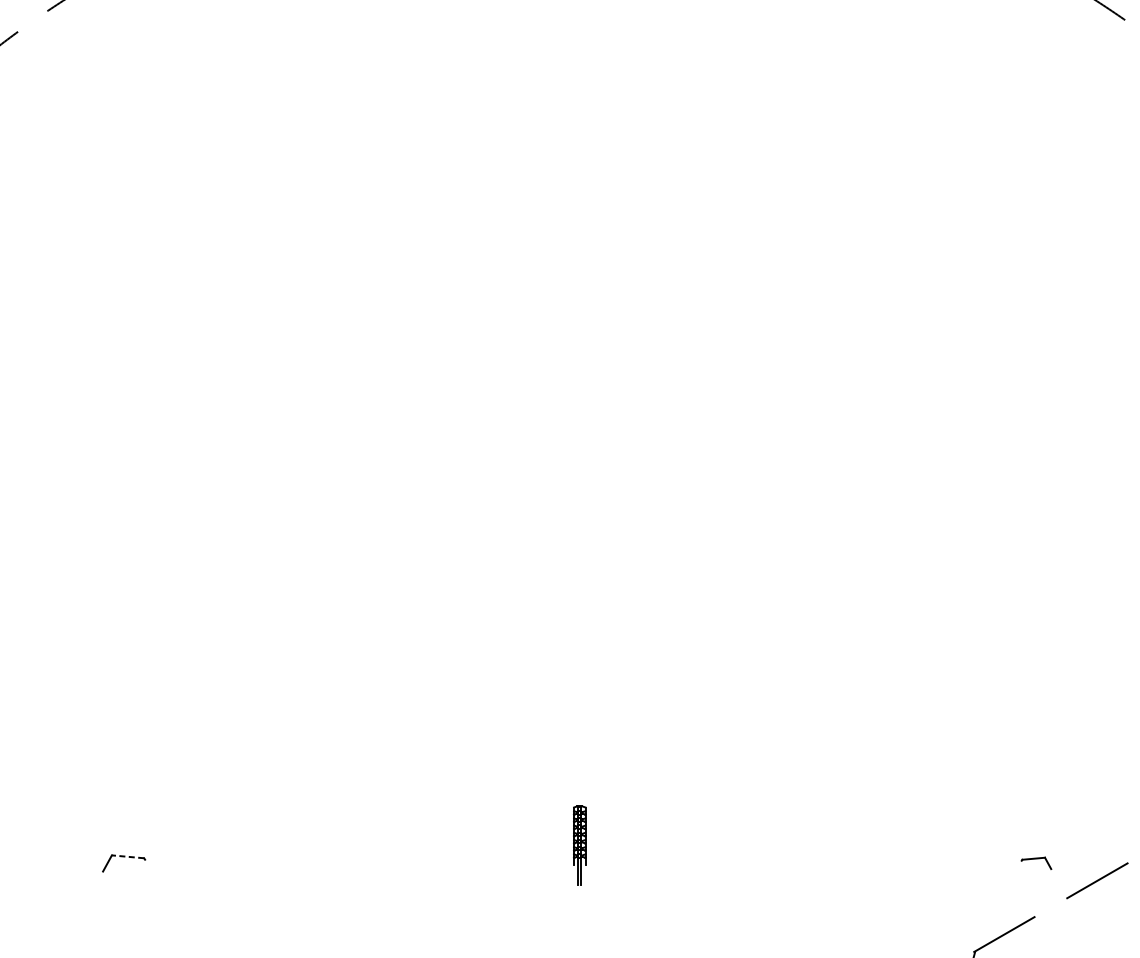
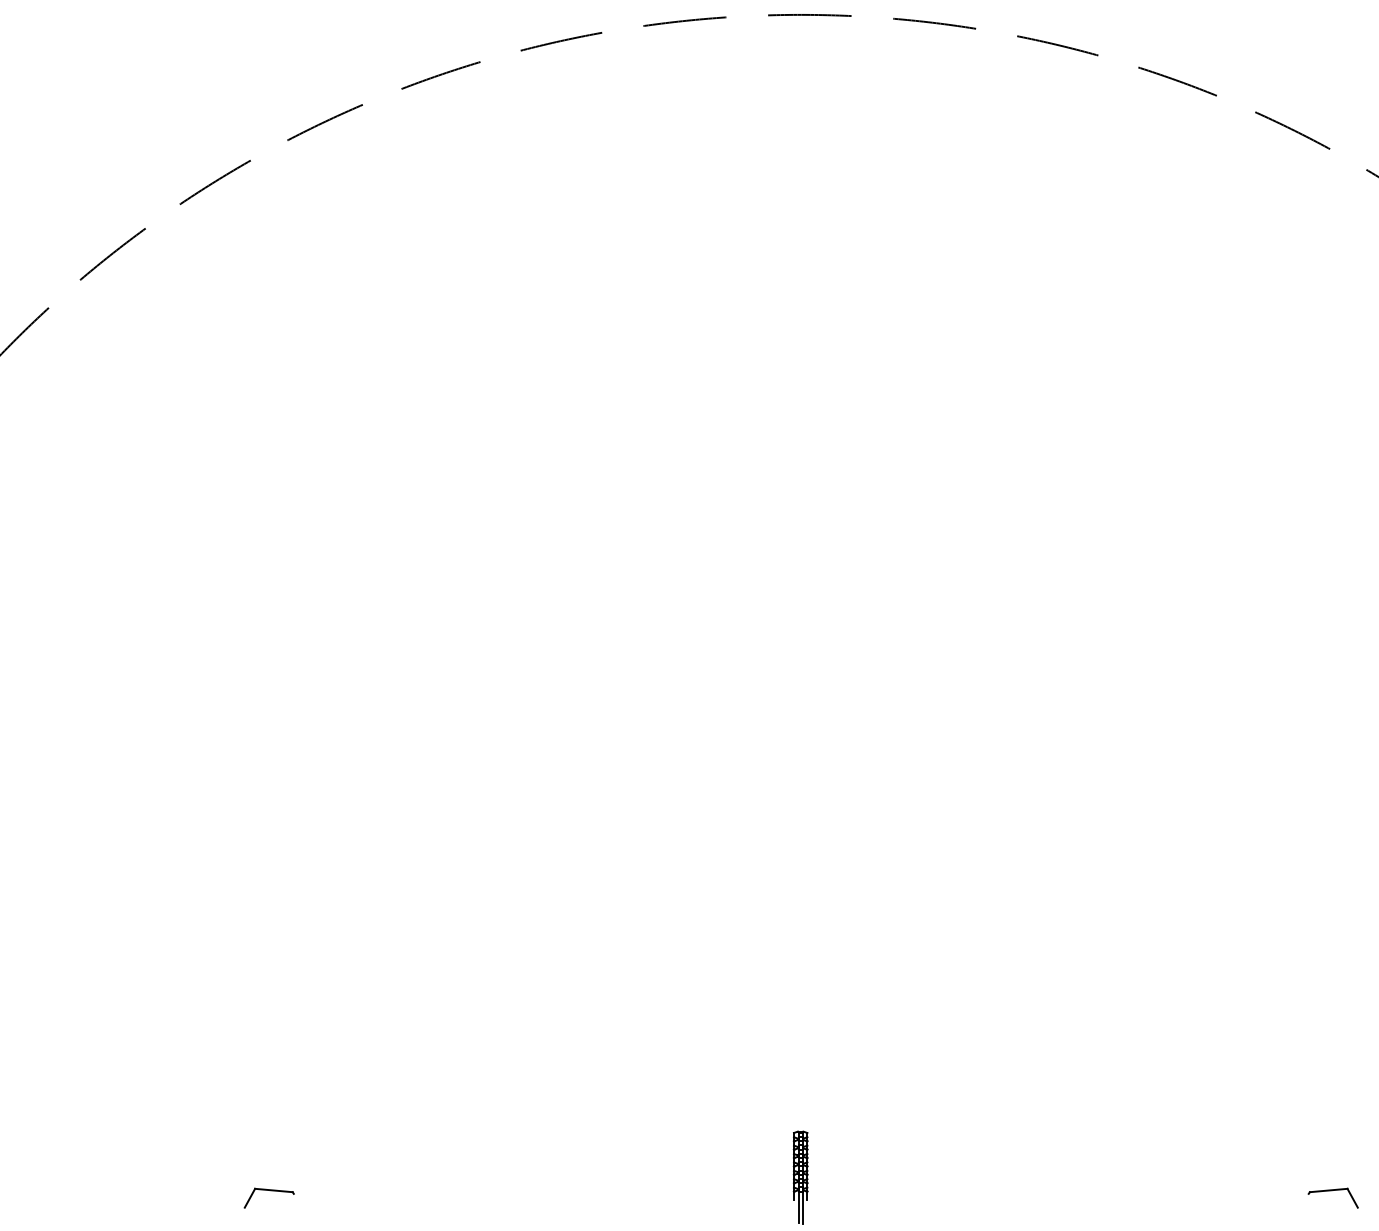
line: (127, 856) -> (273, 1190), dashed -> solid
part: (1035, 862) -> (1332, 1197), size x1.43

